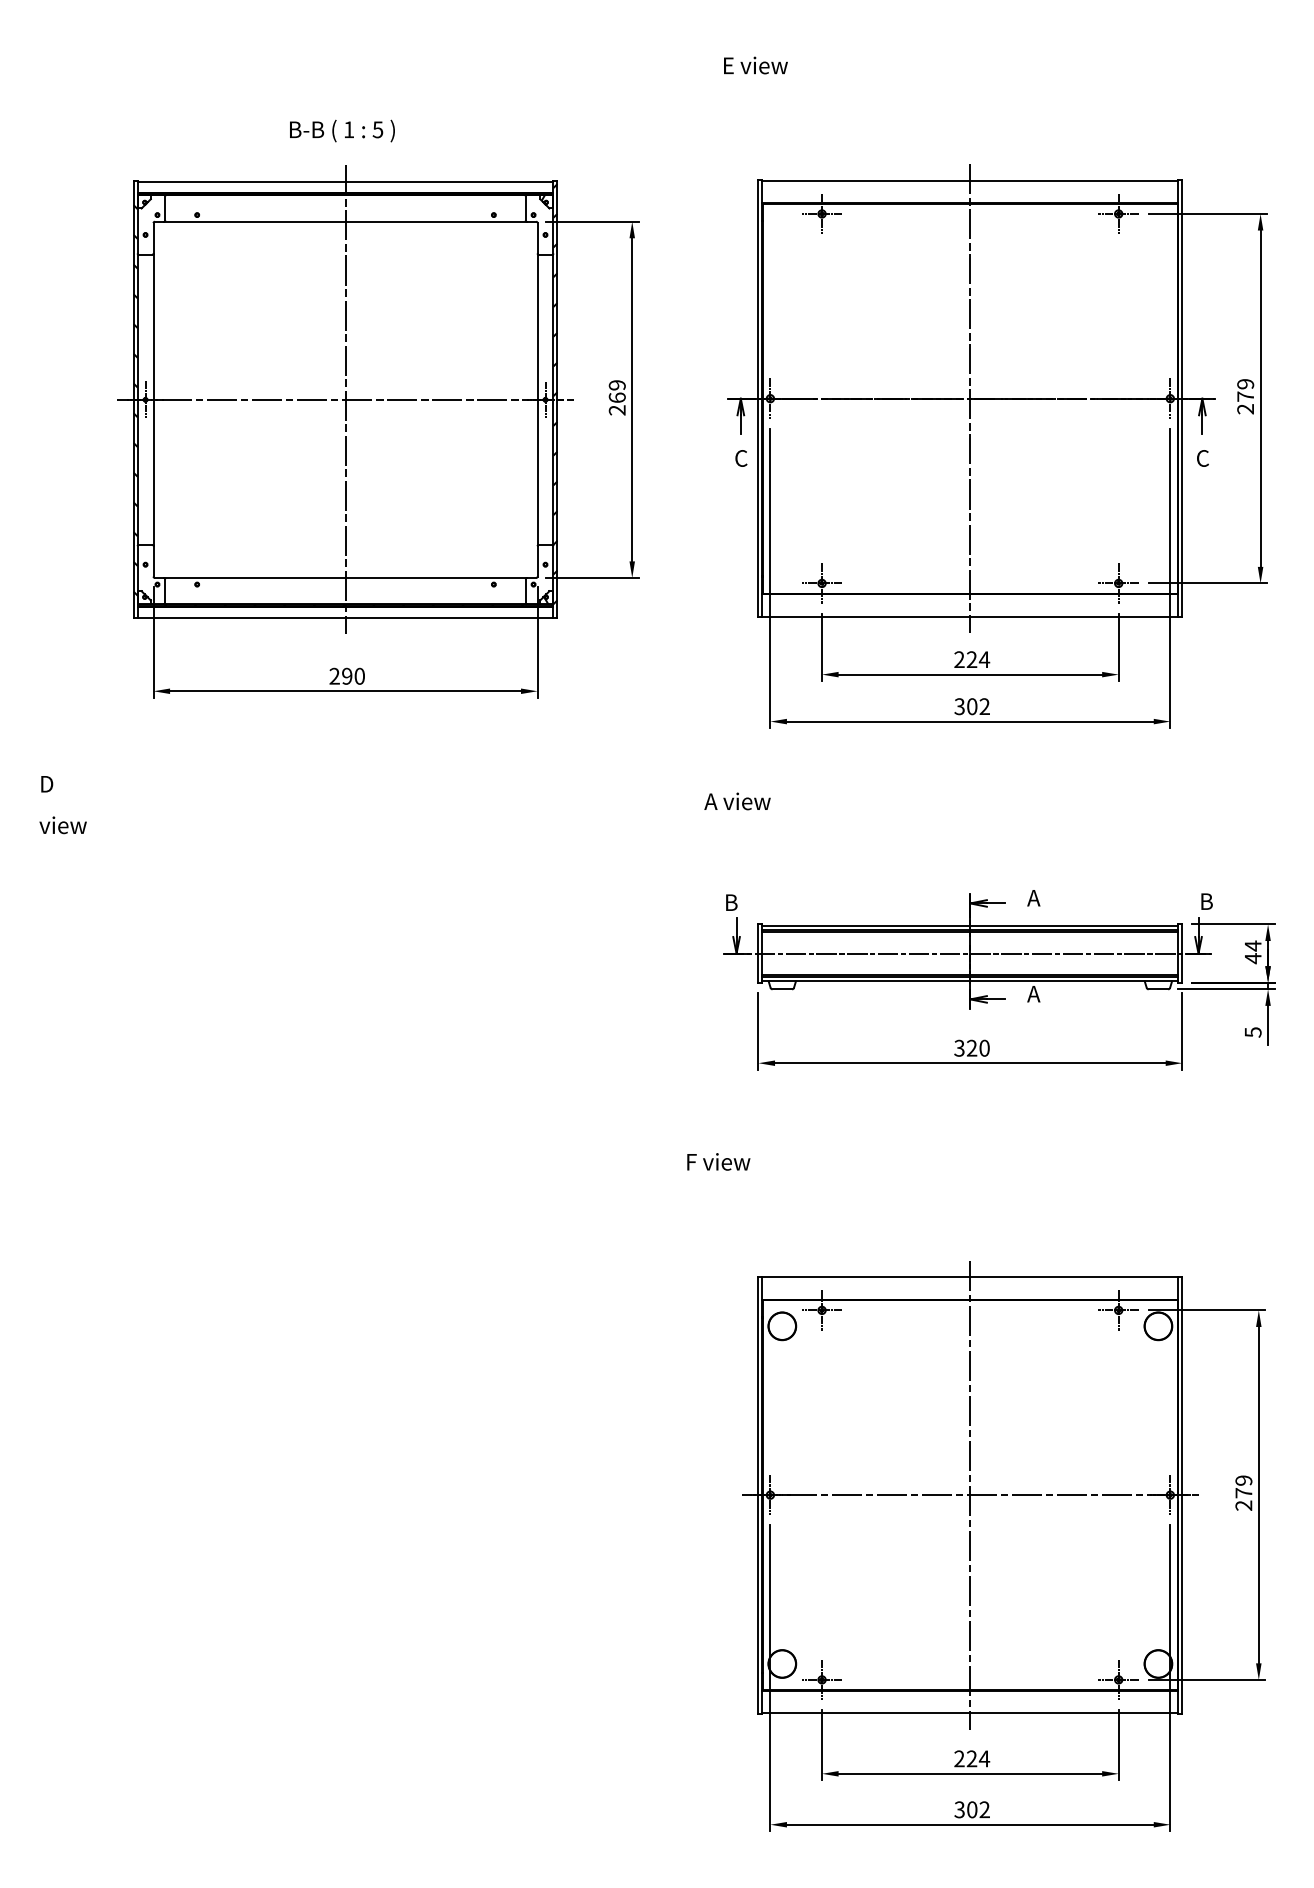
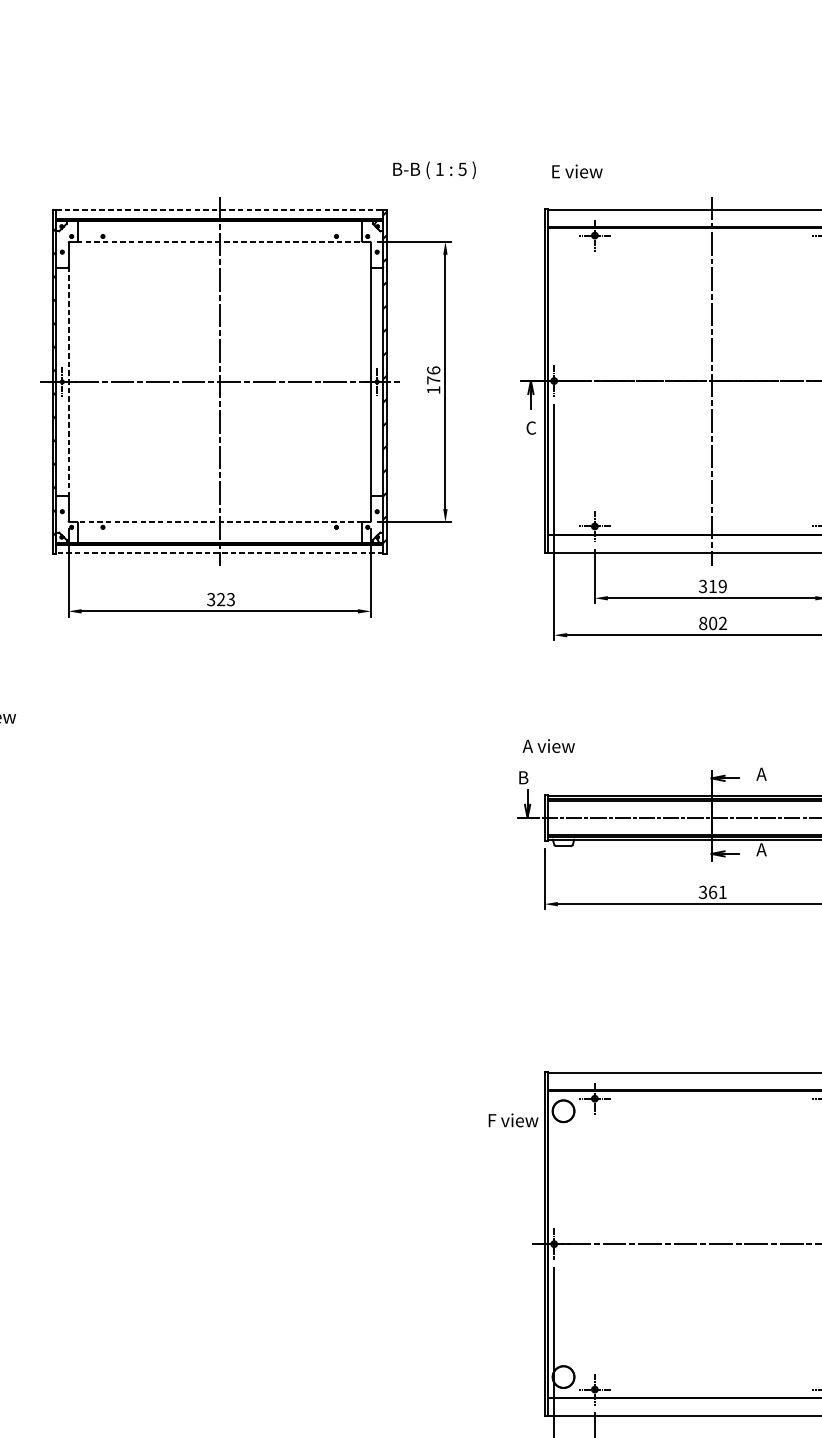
text: (755, 65) -> (577, 171), moved
text: (342, 130) -> (434, 169), moved
line: (345, 182) -> (219, 210), solid -> dashed
line: (346, 221) -> (220, 241), solid -> dashed
text: (616, 397) -> (433, 380), 269 -> 176
line: (153, 399) -> (68, 381), solid -> dashed
line: (345, 577) -> (219, 521), solid -> dashed
line: (345, 617) -> (219, 553), solid -> dashed
text: (972, 659) -> (713, 586), 224 -> 319
text: (346, 676) -> (220, 599), 290 -> 323
text: (959, 706) -> (703, 623), 302 -> 802
text: (737, 801) -> (548, 746), moved
text: (978, 1047) -> (718, 891), 320 -> 361
text: (718, 1161) -> (513, 1120), moved
line: (970, 1494) -> (711, 1243), removed

